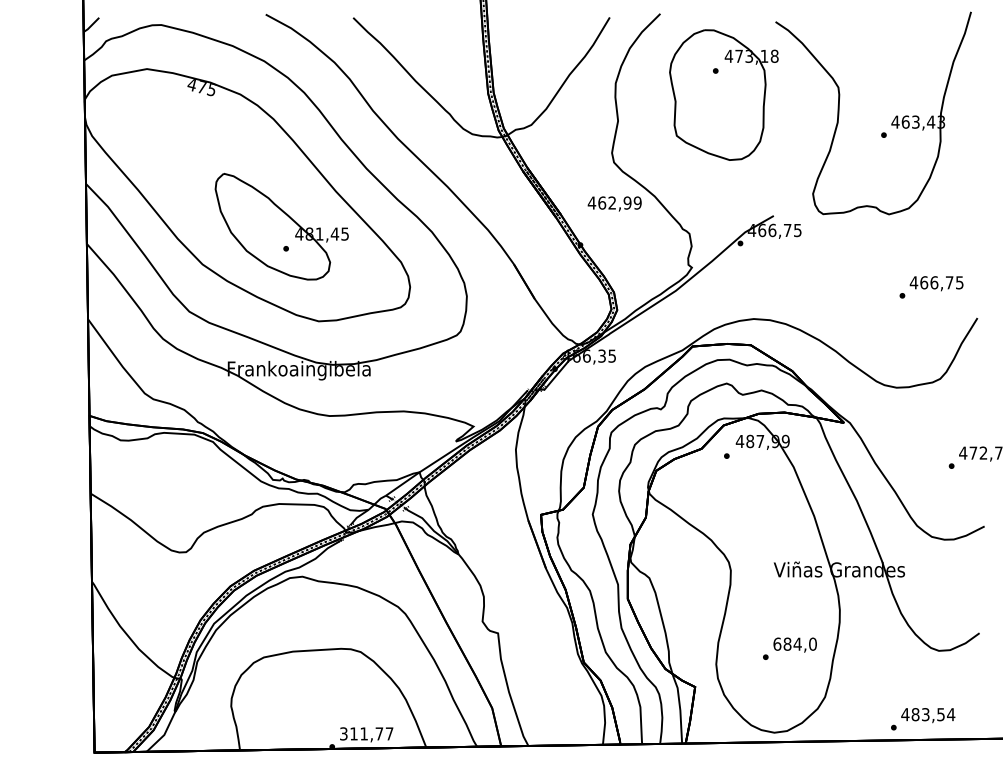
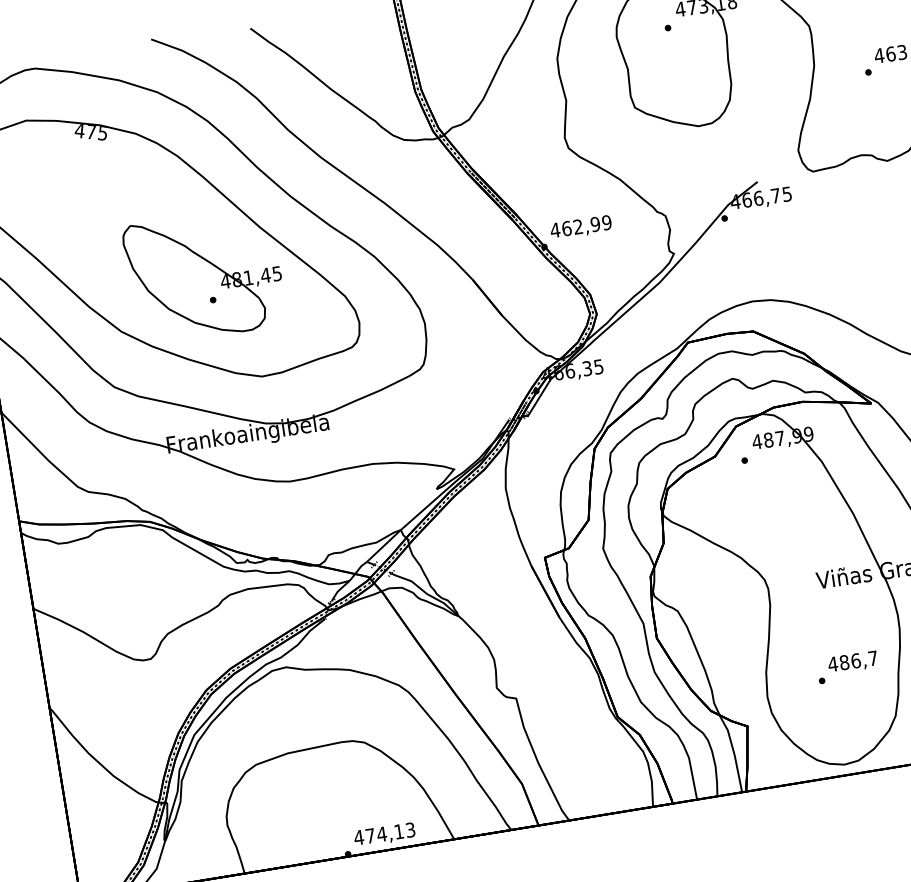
text: (614, 203) -> (580, 227), moved
text: (794, 643) -> (852, 660), 684,0 -> 486,7
text: (366, 733) -> (384, 833), 311,77 -> 474,13

